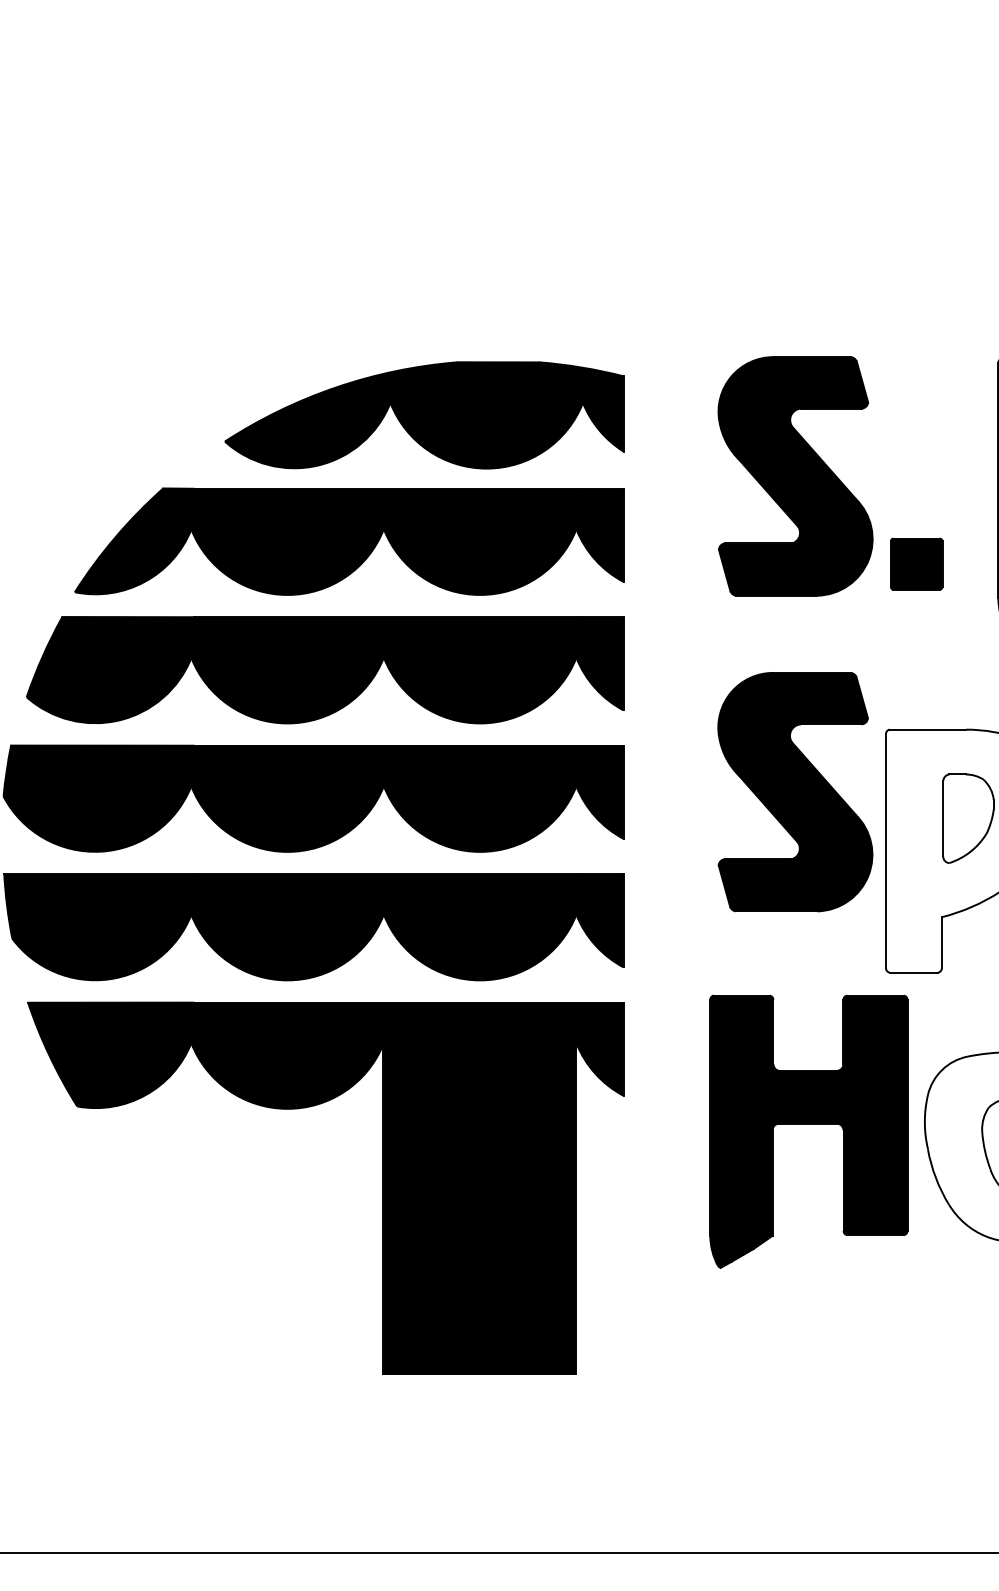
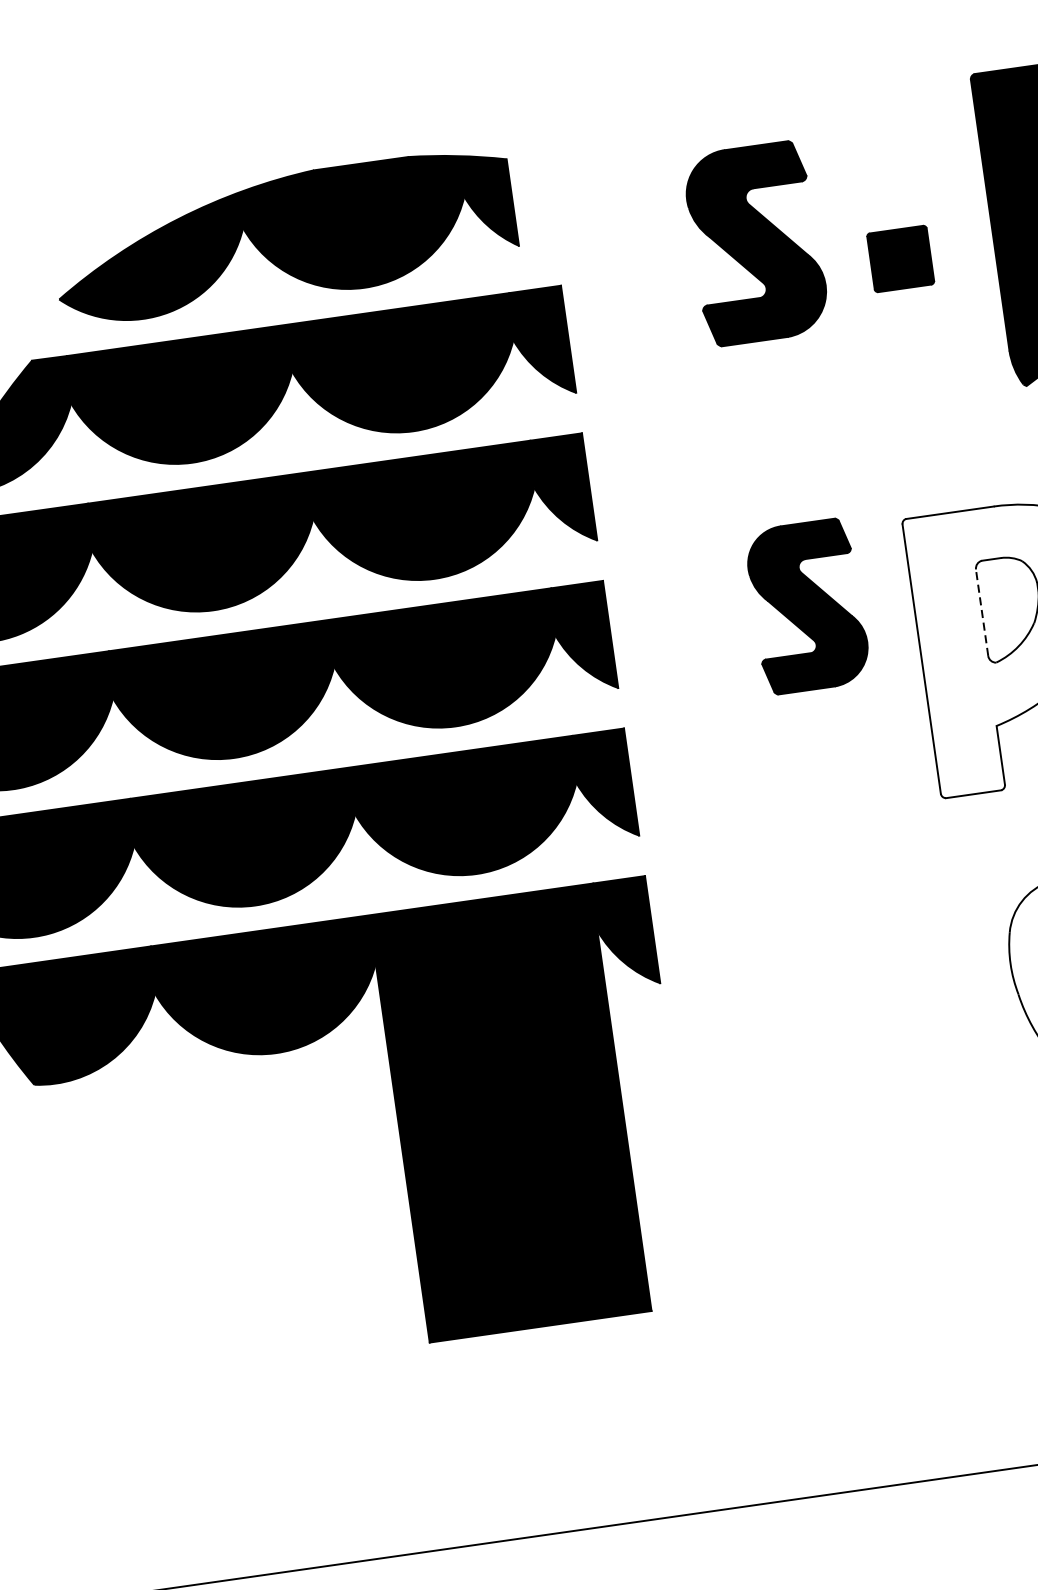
part: (424, 415) -> (284, 236), moved
part: (795, 476) -> (756, 243), size x0.7
part: (916, 563) -> (900, 258), moved
part: (795, 792) -> (808, 606), size x0.6
line: (943, 818) -> (982, 612), solid -> dashed
part: (808, 1124) -> (877, 985), removed

